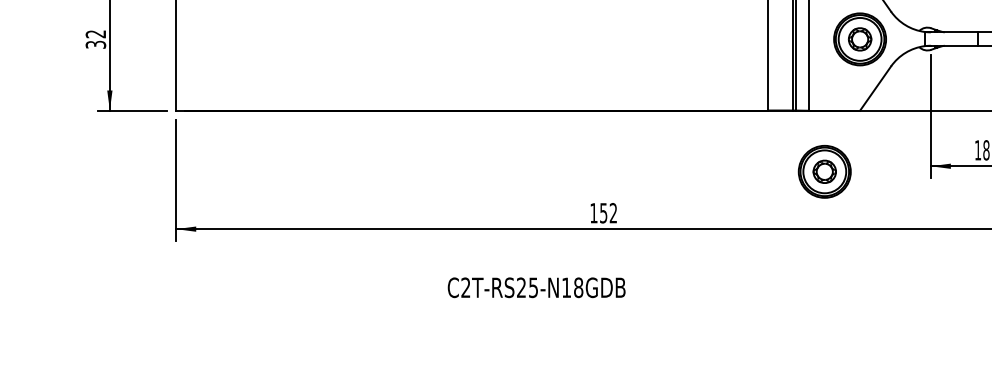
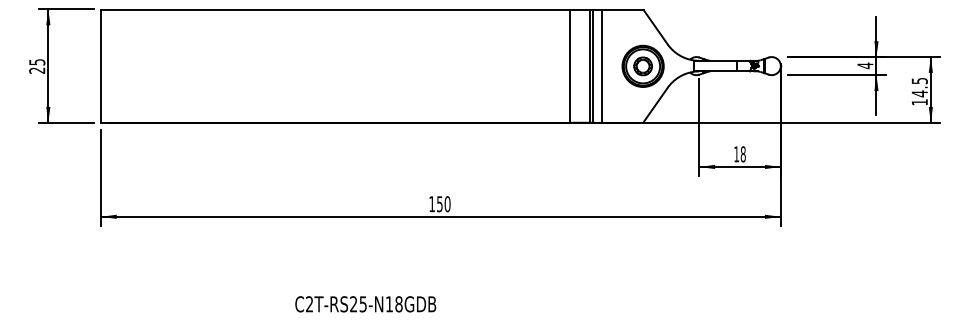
text: (96, 39) -> (37, 66), 32 -> 25
part: (823, 170) -> (614, 170), removed
text: (613, 213) -> (447, 204), 152 -> 150
text: (536, 288) -> (365, 304), moved

